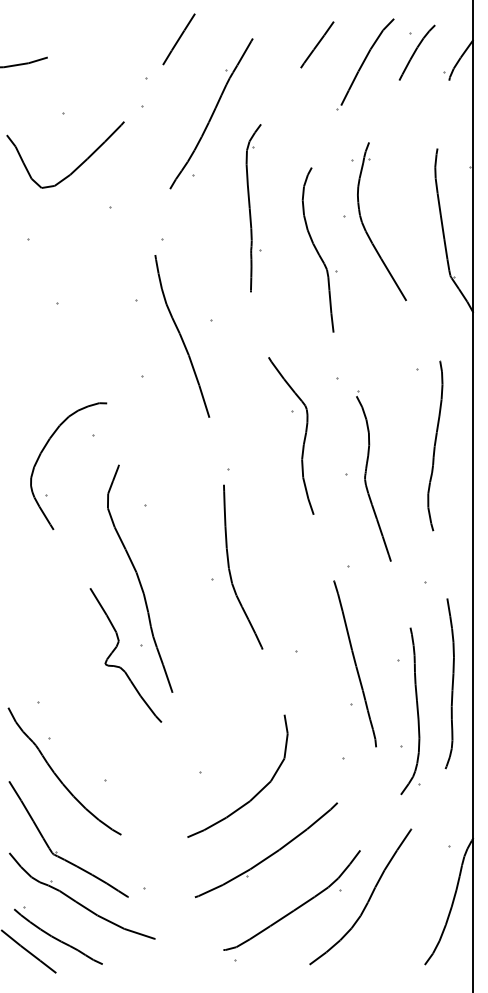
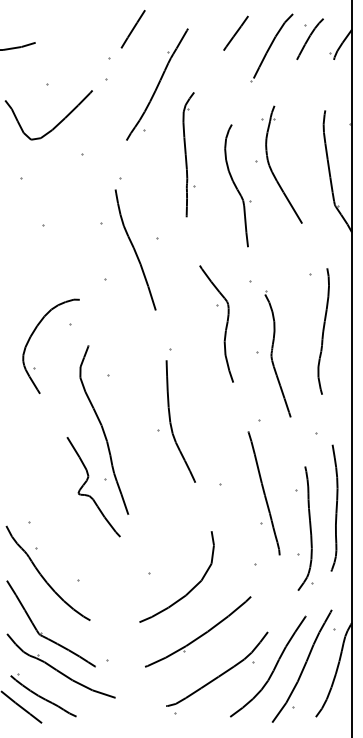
part: (405, 895) -> (301, 665), added

